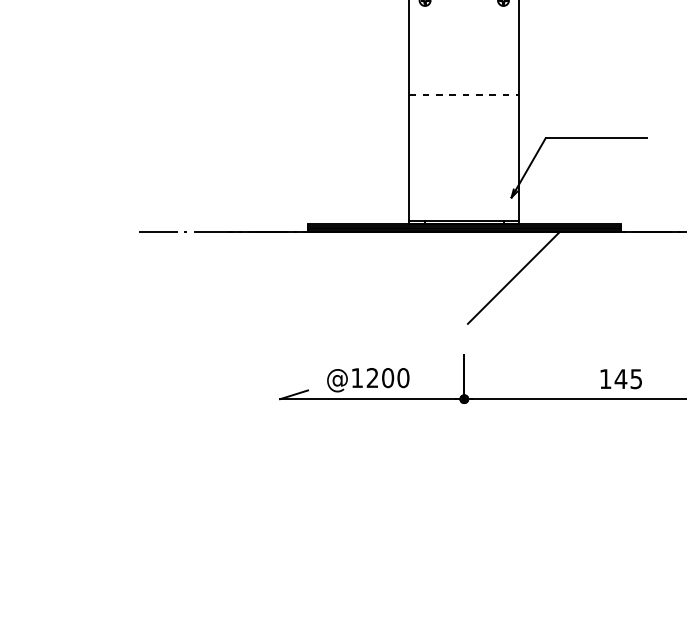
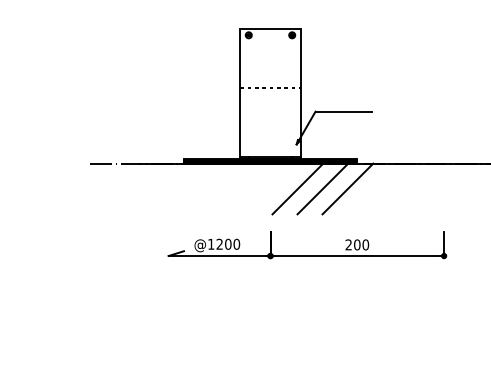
line: (558, 277) -> (322, 188), added
line: (603, 277) -> (347, 188), added
text: (621, 378) -> (357, 244), 145 -> 200

